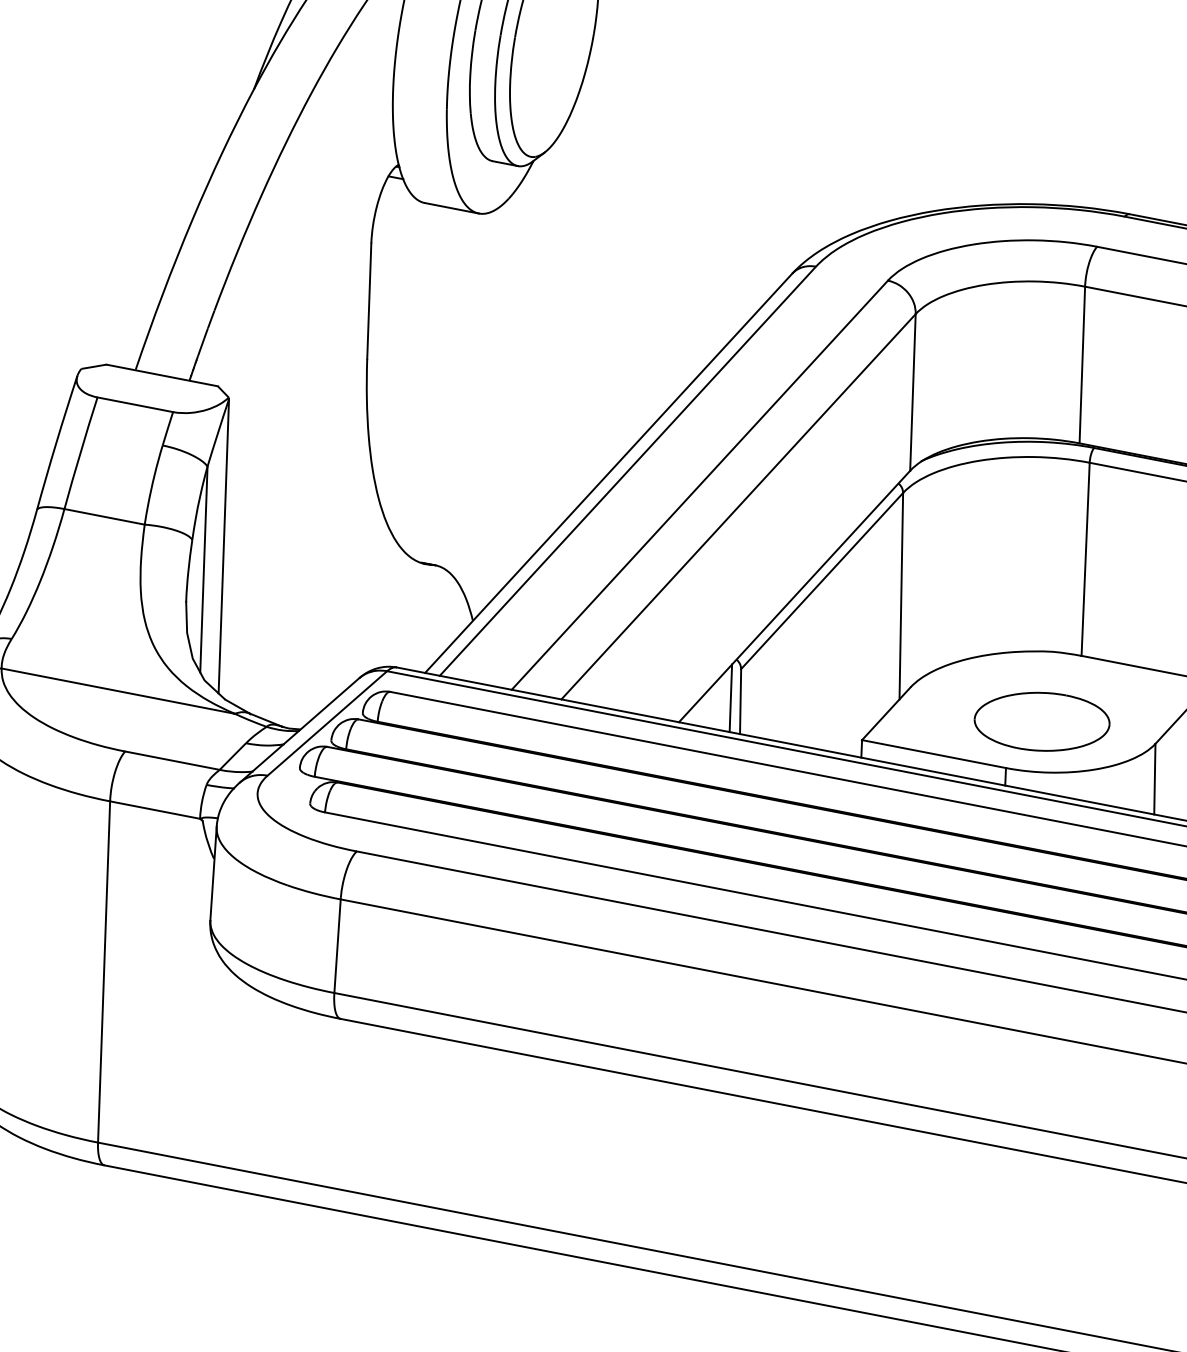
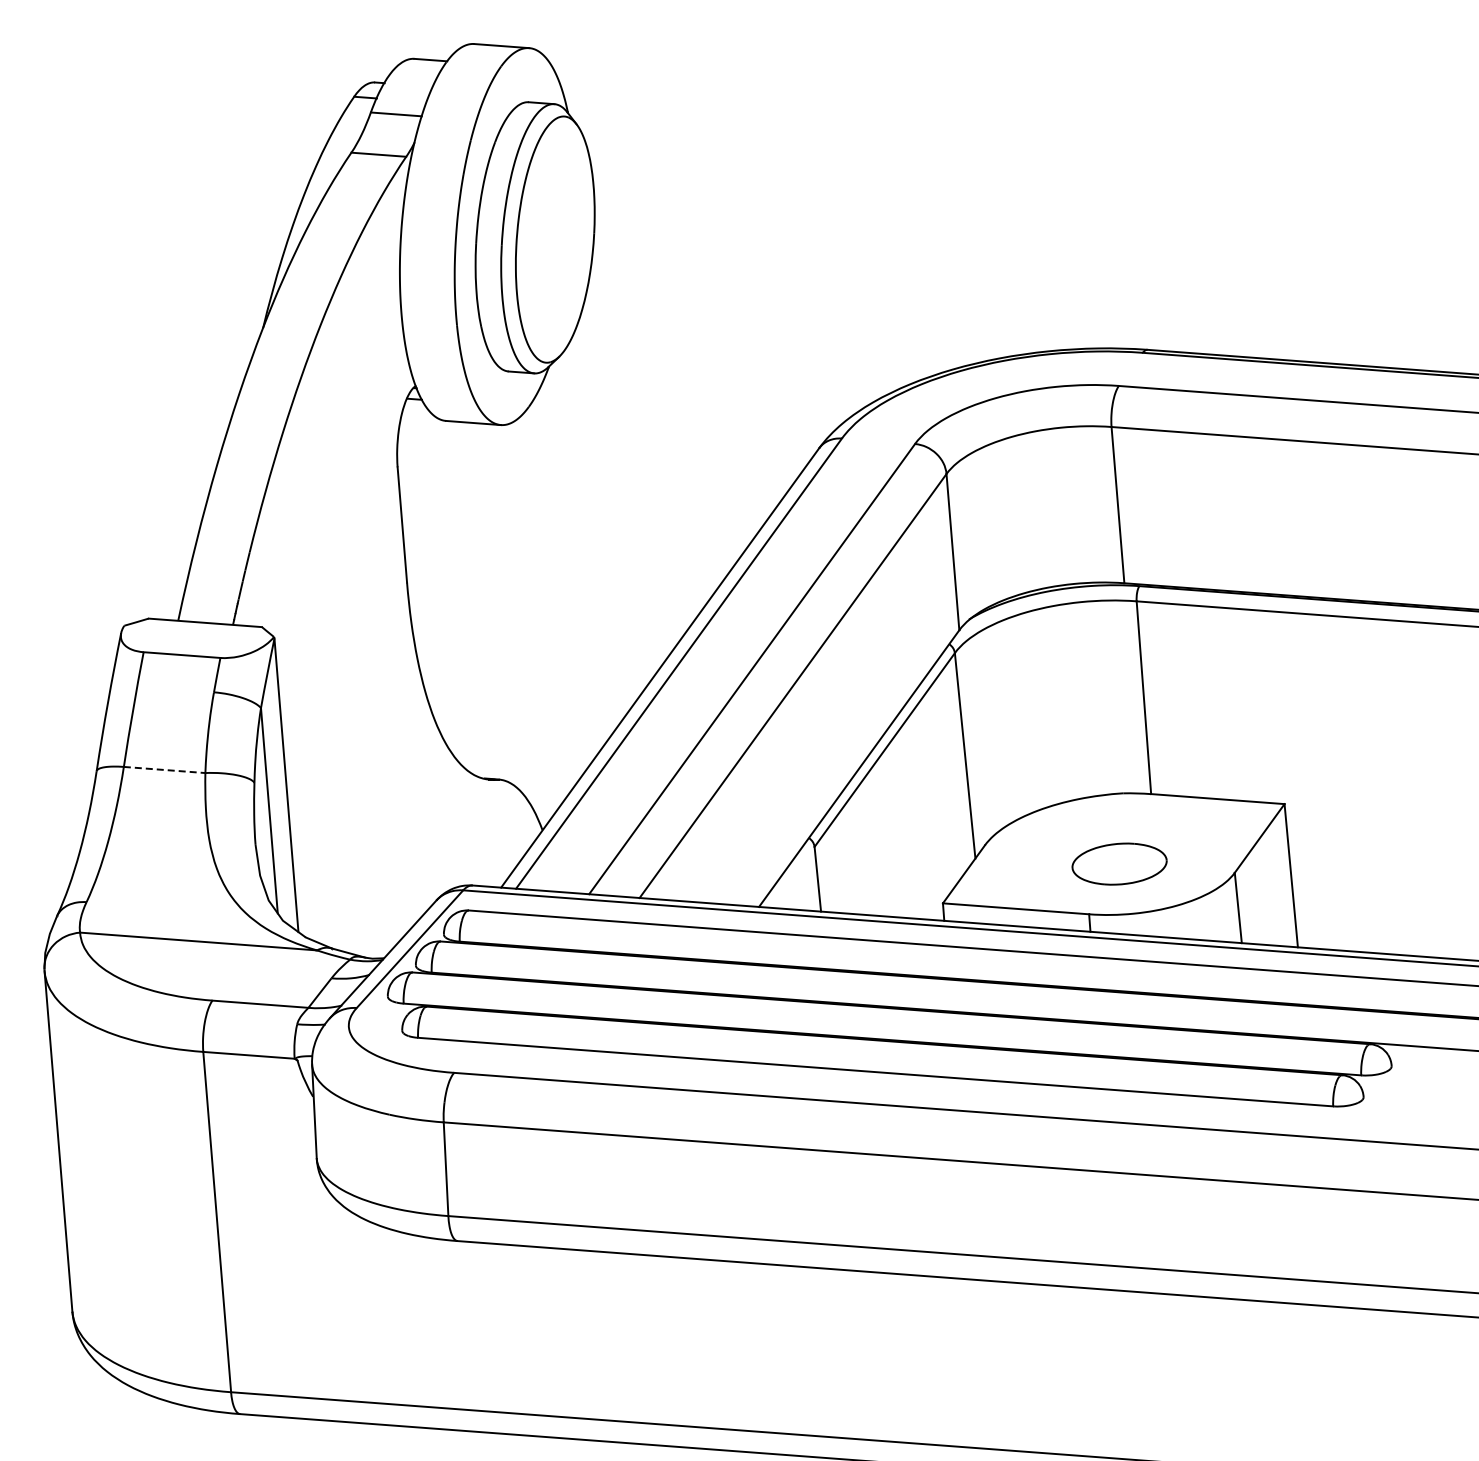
line: (104, 516) -> (164, 769), solid -> dashed
line: (730, 697) -> (807, 876), removed
part: (1042, 721) -> (1119, 863), size x0.7

